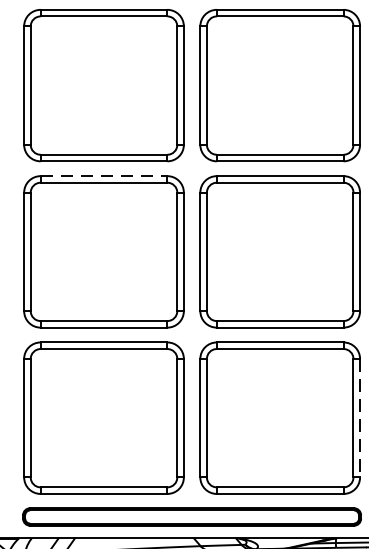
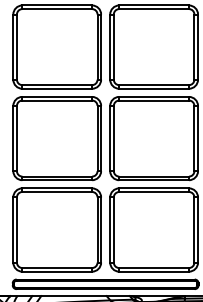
line: (104, 175) -> (57, 96), dashed -> solid
line: (360, 419) -> (198, 230), dashed -> solid

